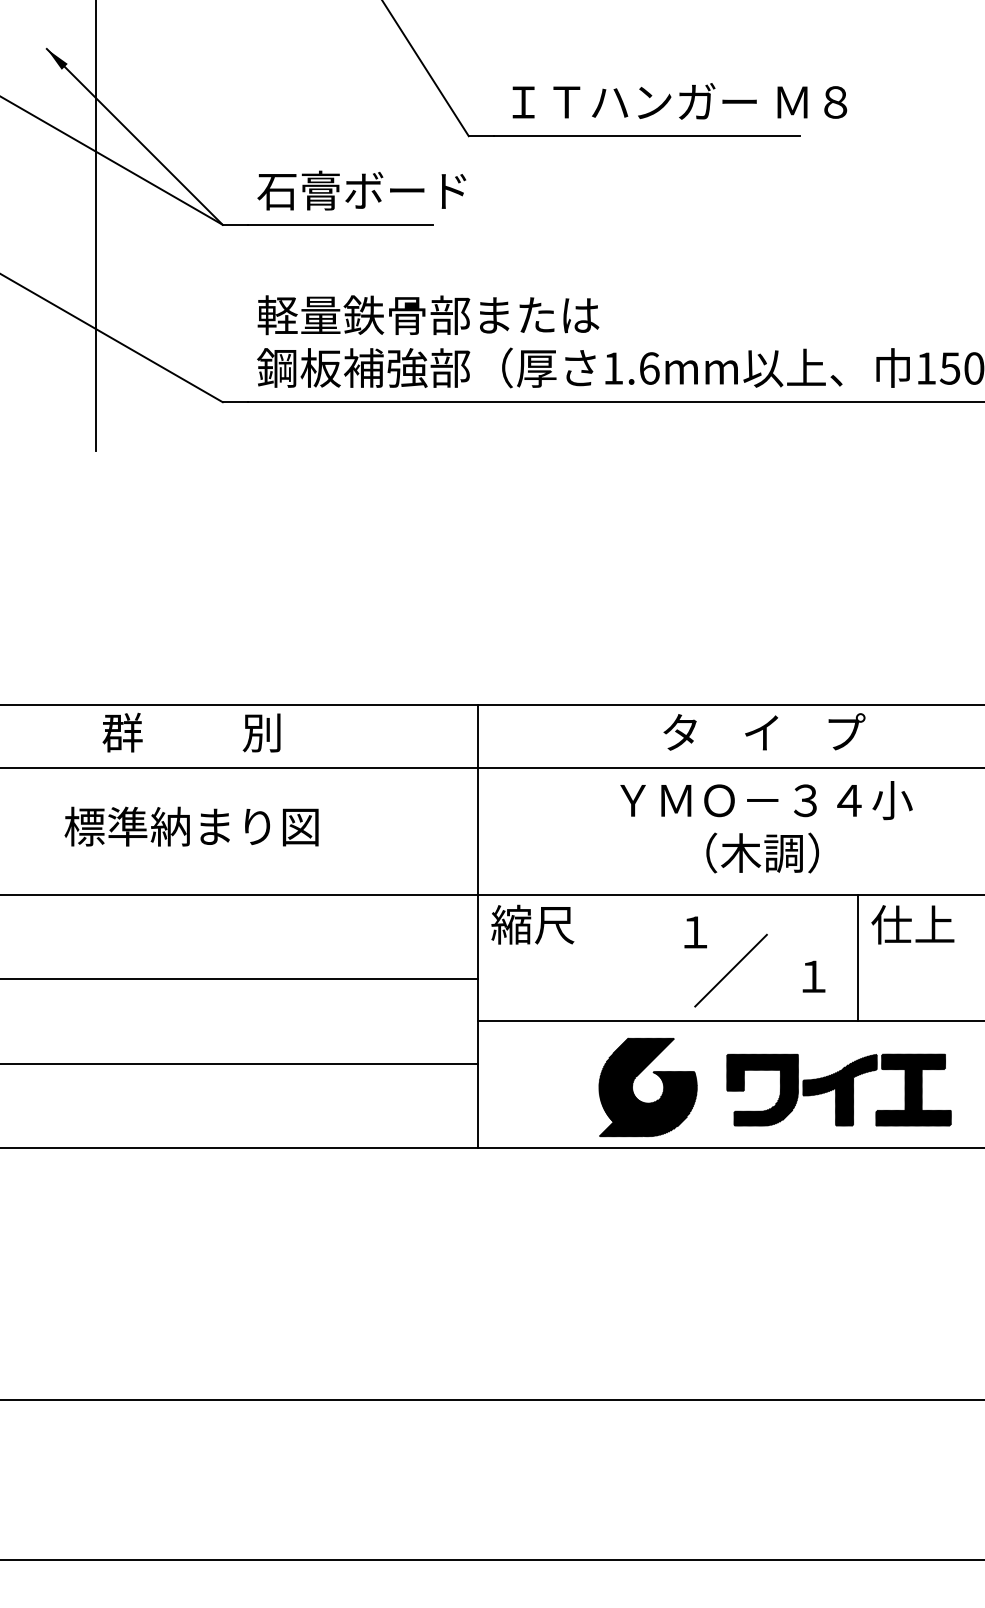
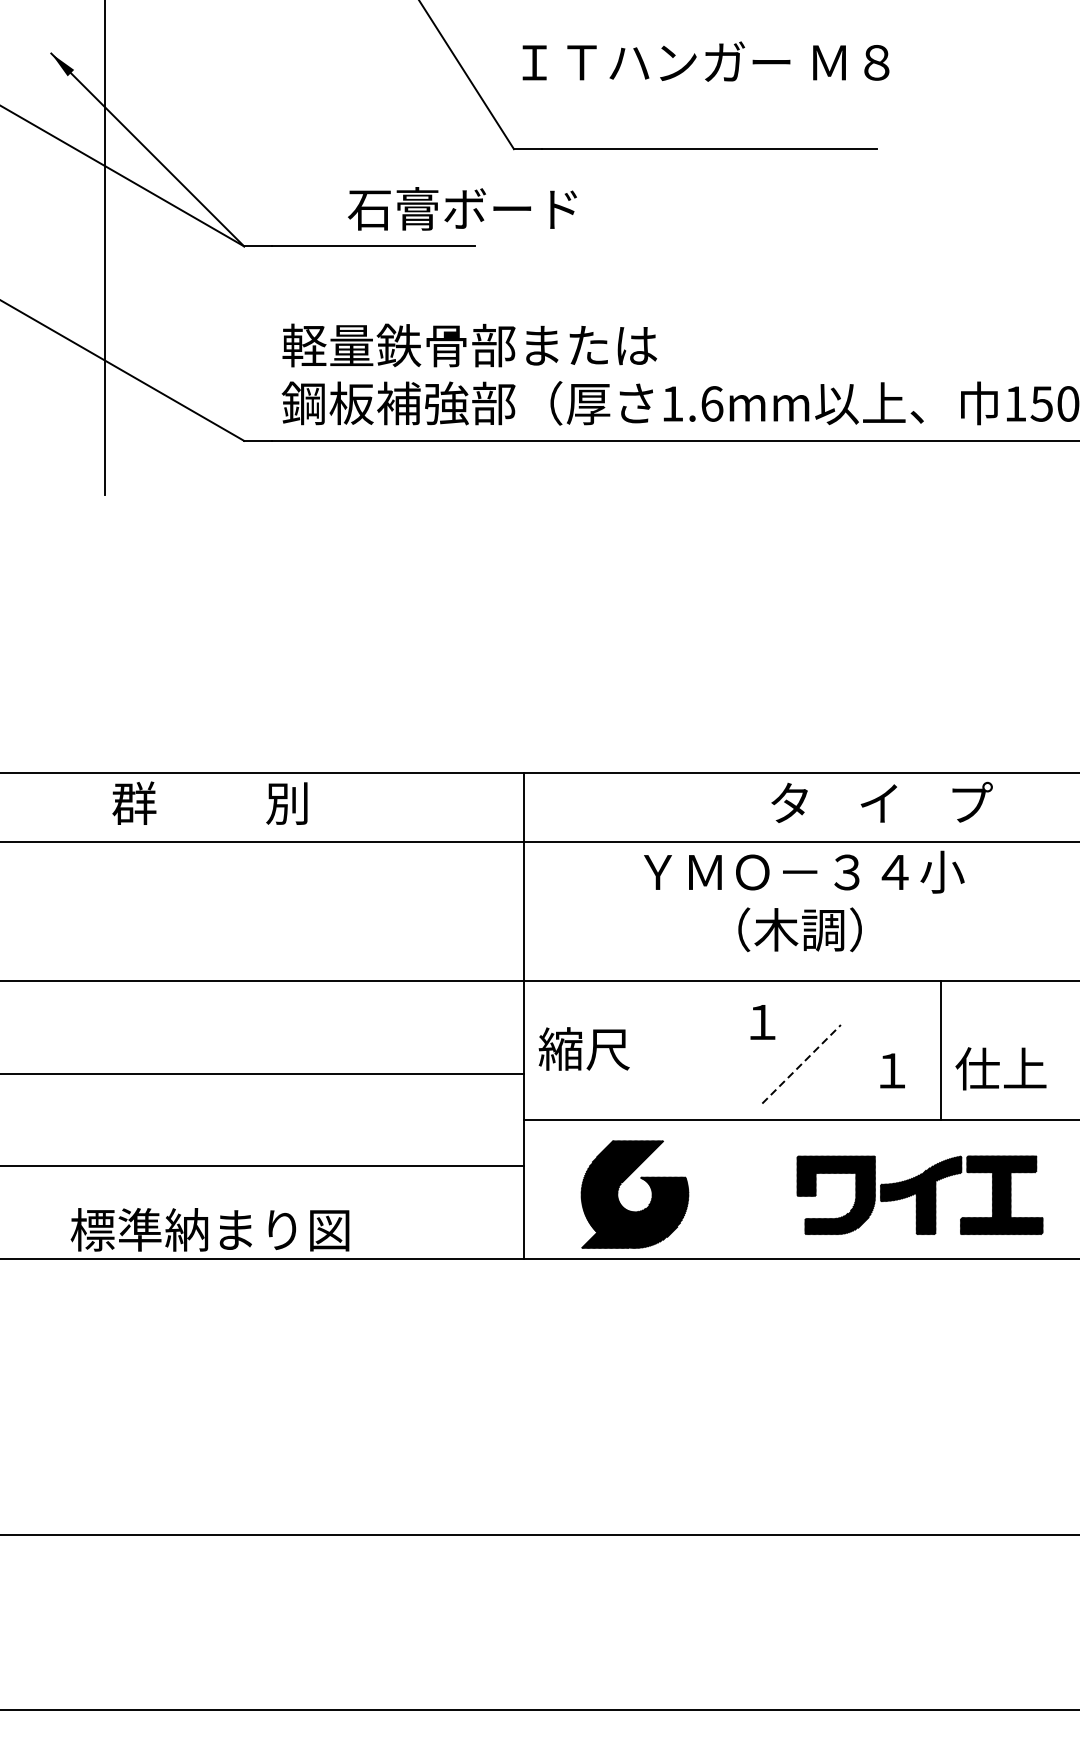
text: (679, 101) -> (705, 61), moved
text: (361, 190) -> (462, 208), moved
text: (764, 731) -> (882, 801), moved
text: (191, 826) -> (209, 1229), moved
text: (766, 827) -> (804, 901), moved
text: (532, 924) -> (583, 1048), moved
text: (912, 924) -> (1000, 1068), moved
line: (731, 970) -> (802, 1064), solid -> dashed
part: (633, 1085) -> (618, 1192), moved

